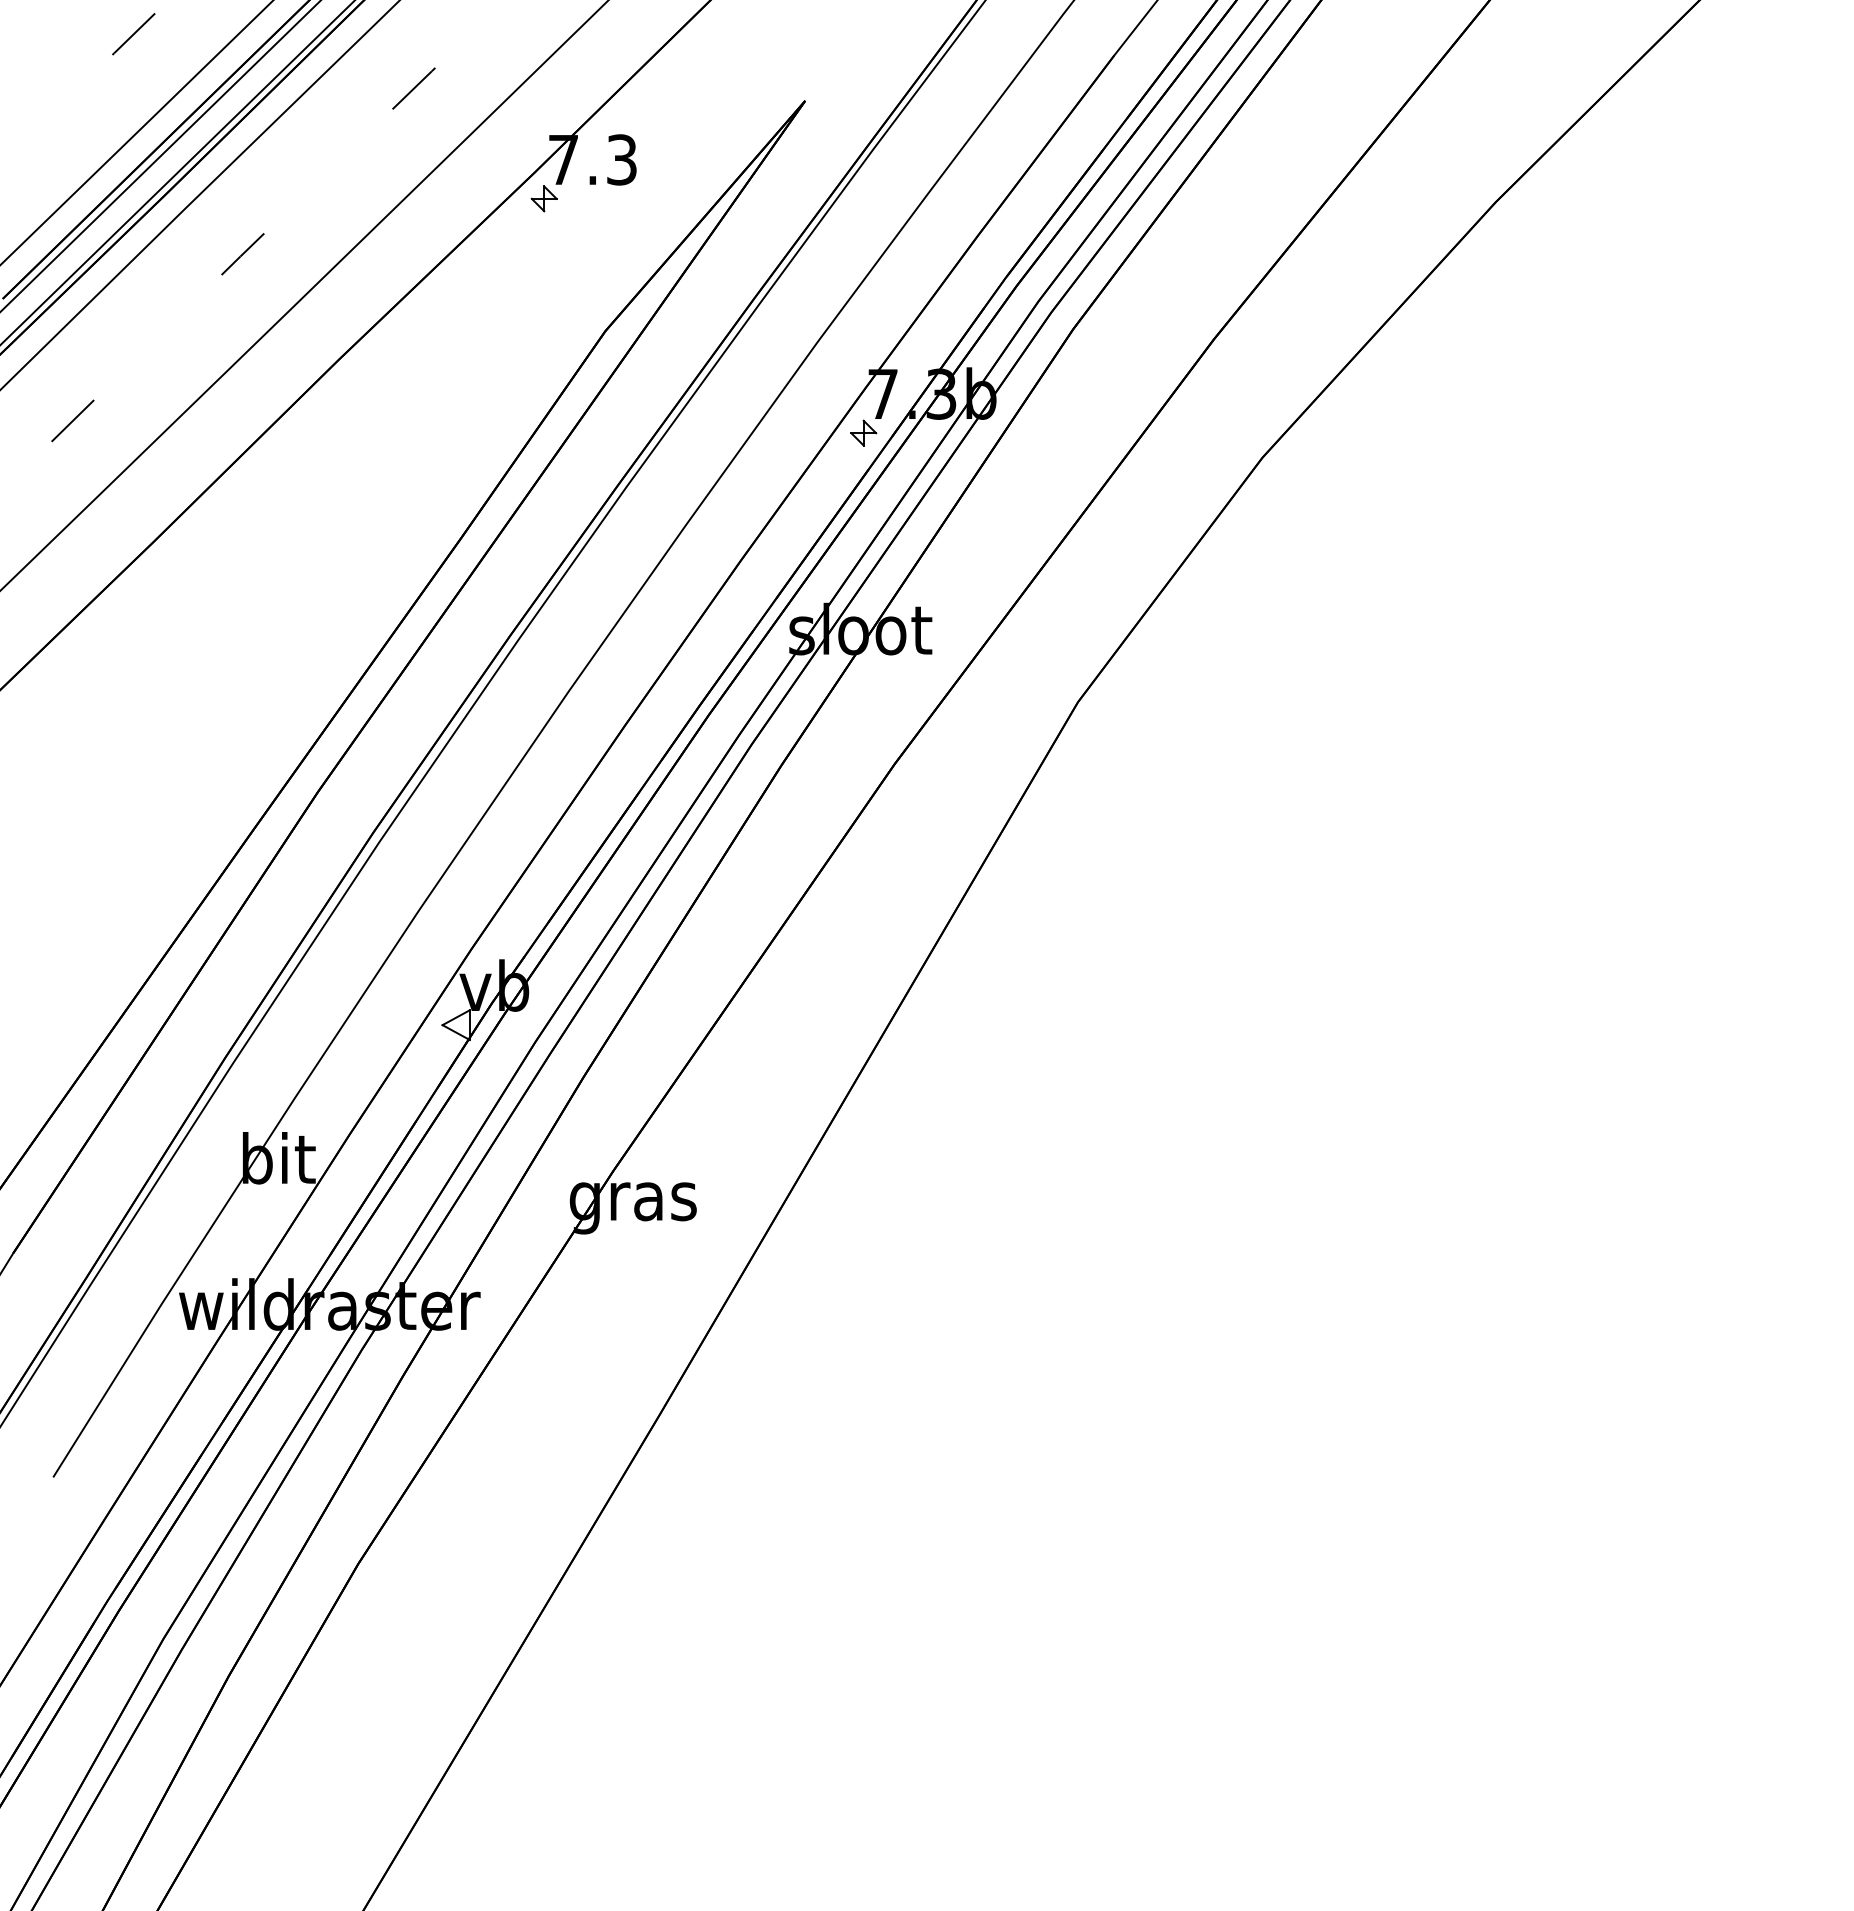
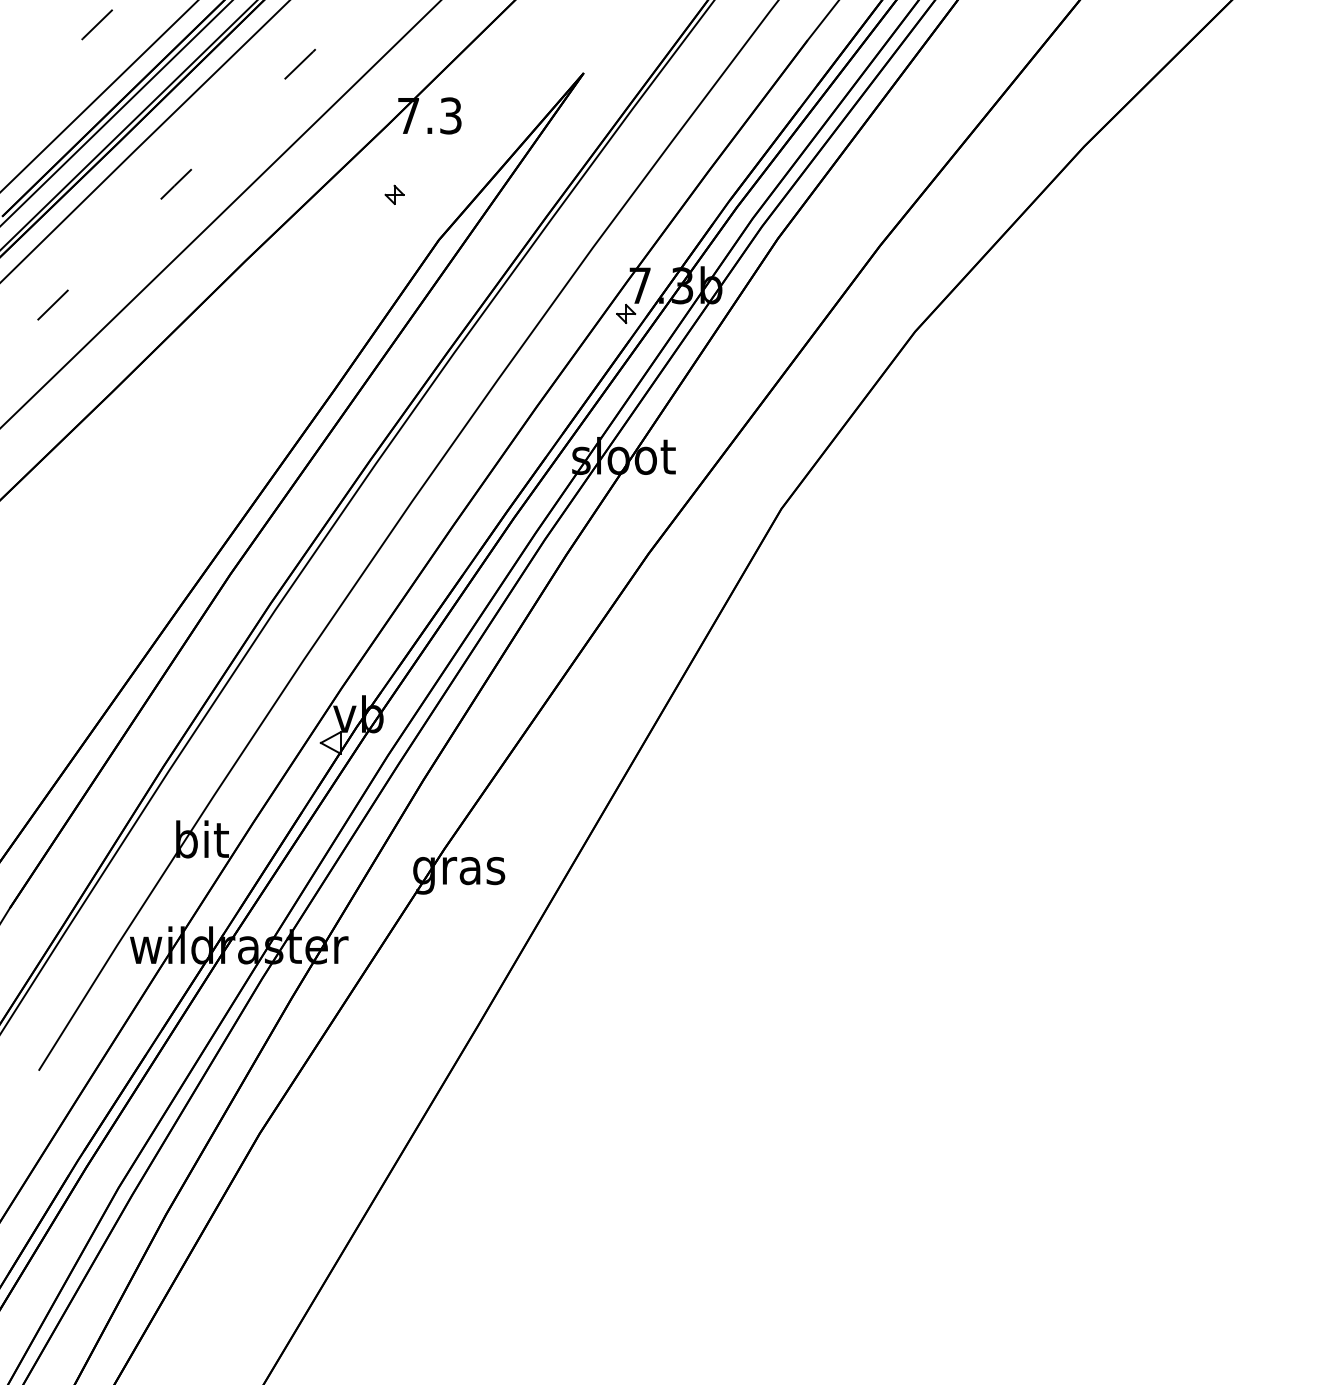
part: (543, 198) -> (394, 194), moved

